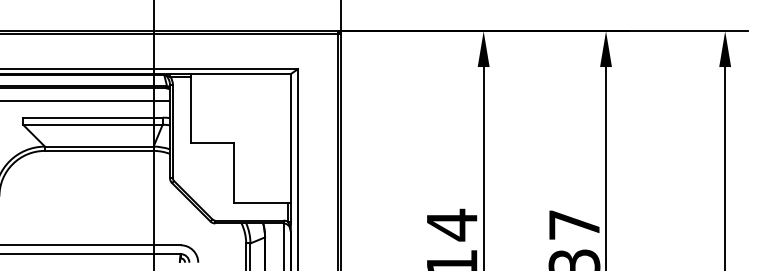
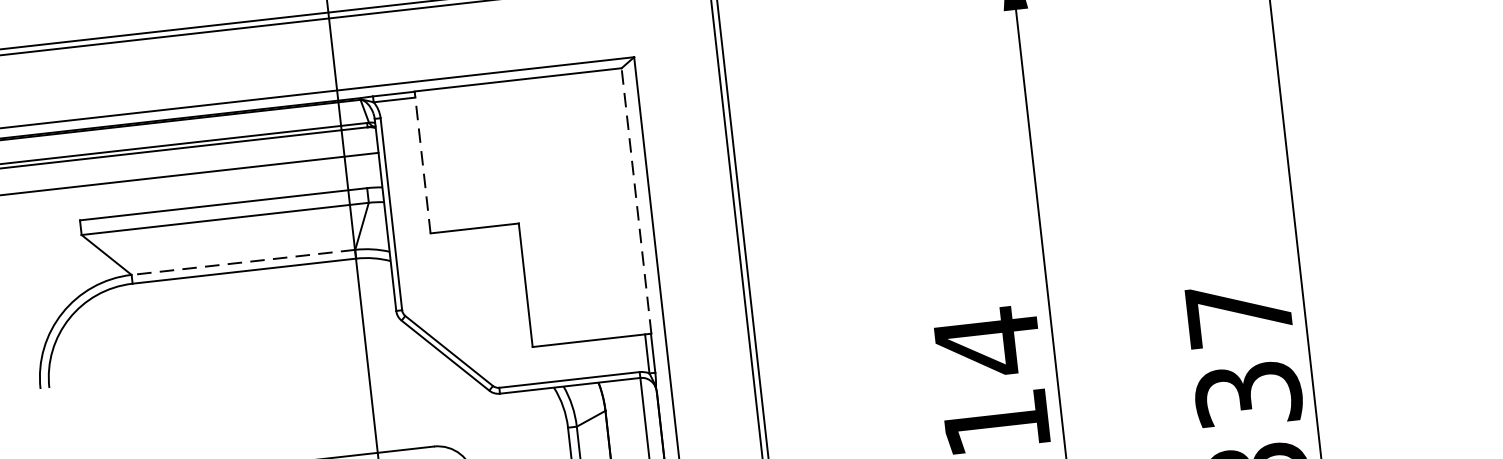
line: (190, 107) -> (422, 160), solid -> dashed
line: (291, 137) -> (636, 199), solid -> dashed
line: (98, 146) -> (241, 262), solid -> dashed

